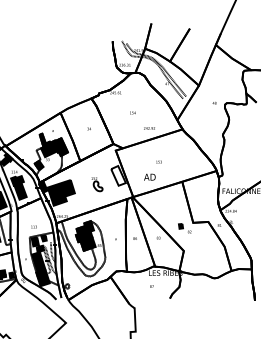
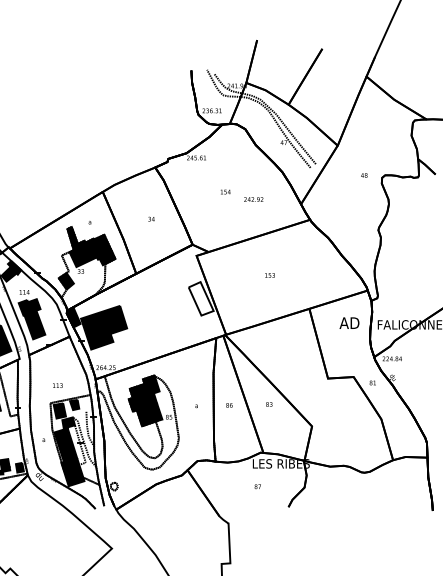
text: (149, 128) -> (253, 199), moved
text: (149, 176) -> (348, 321), moved
part: (97, 184) -> (165, 313), removed
part: (184, 228) -> (313, 388), removed

